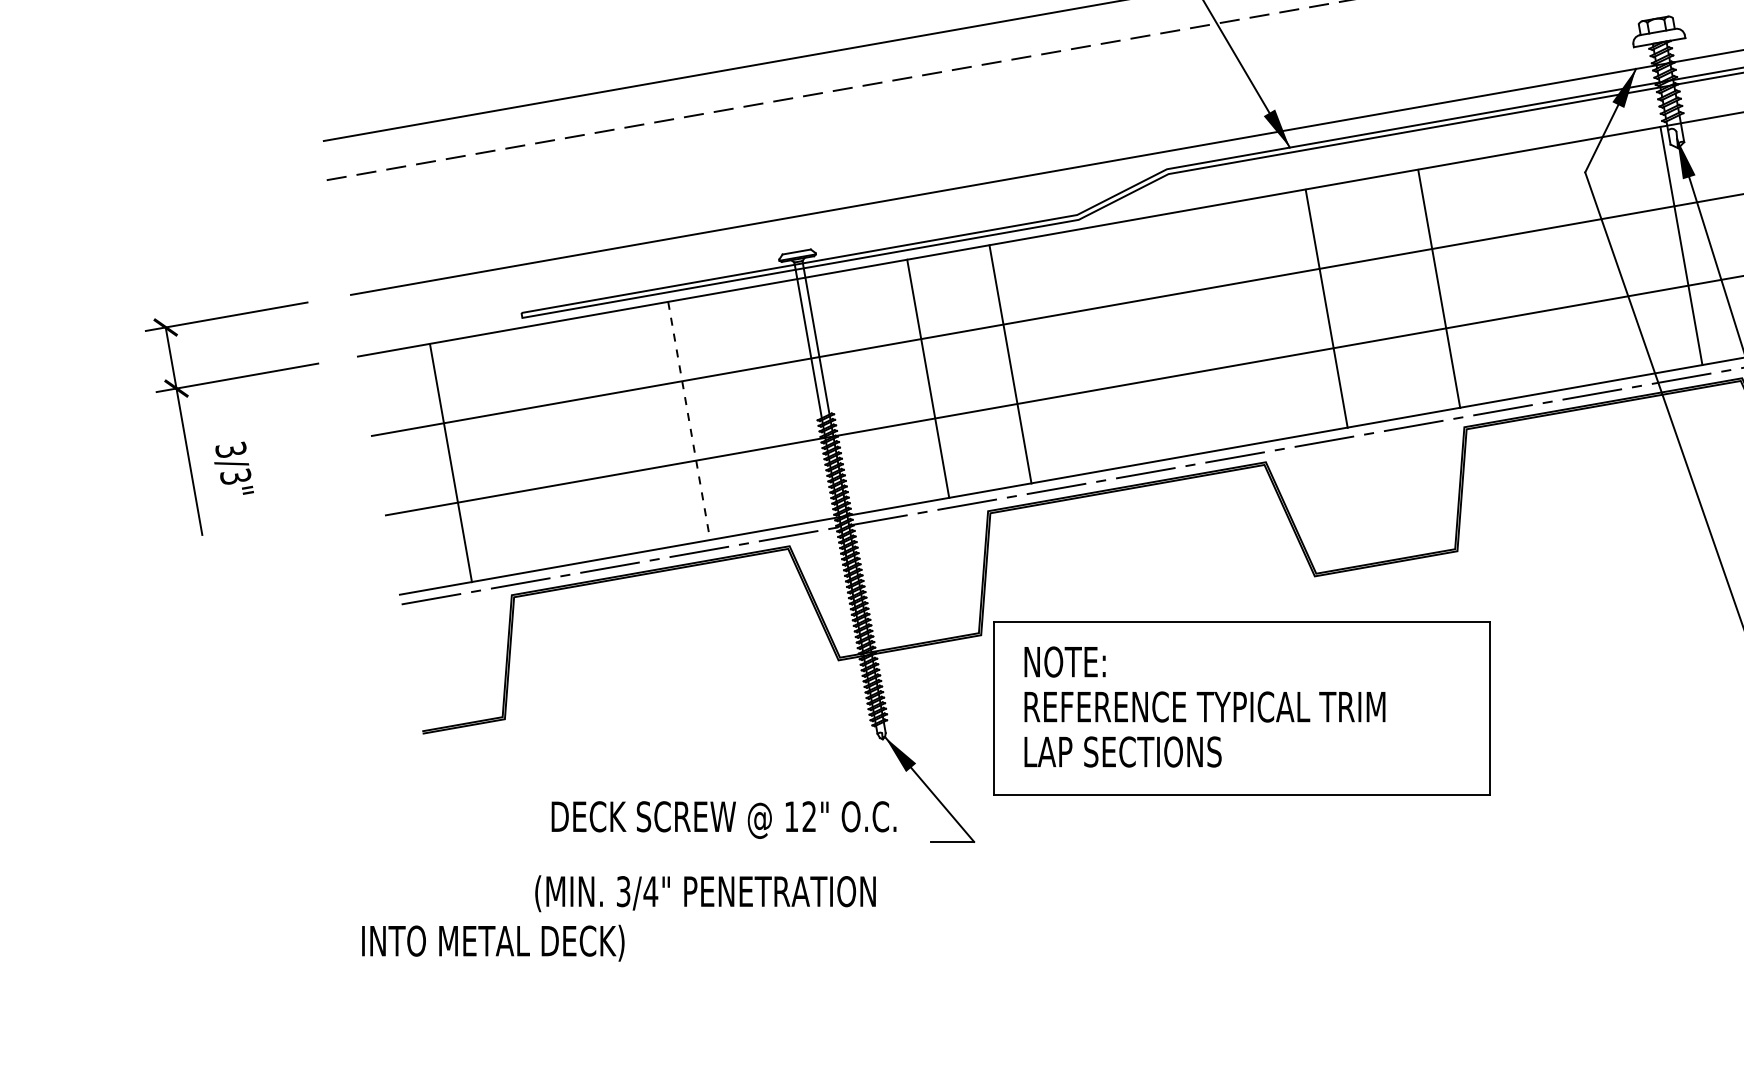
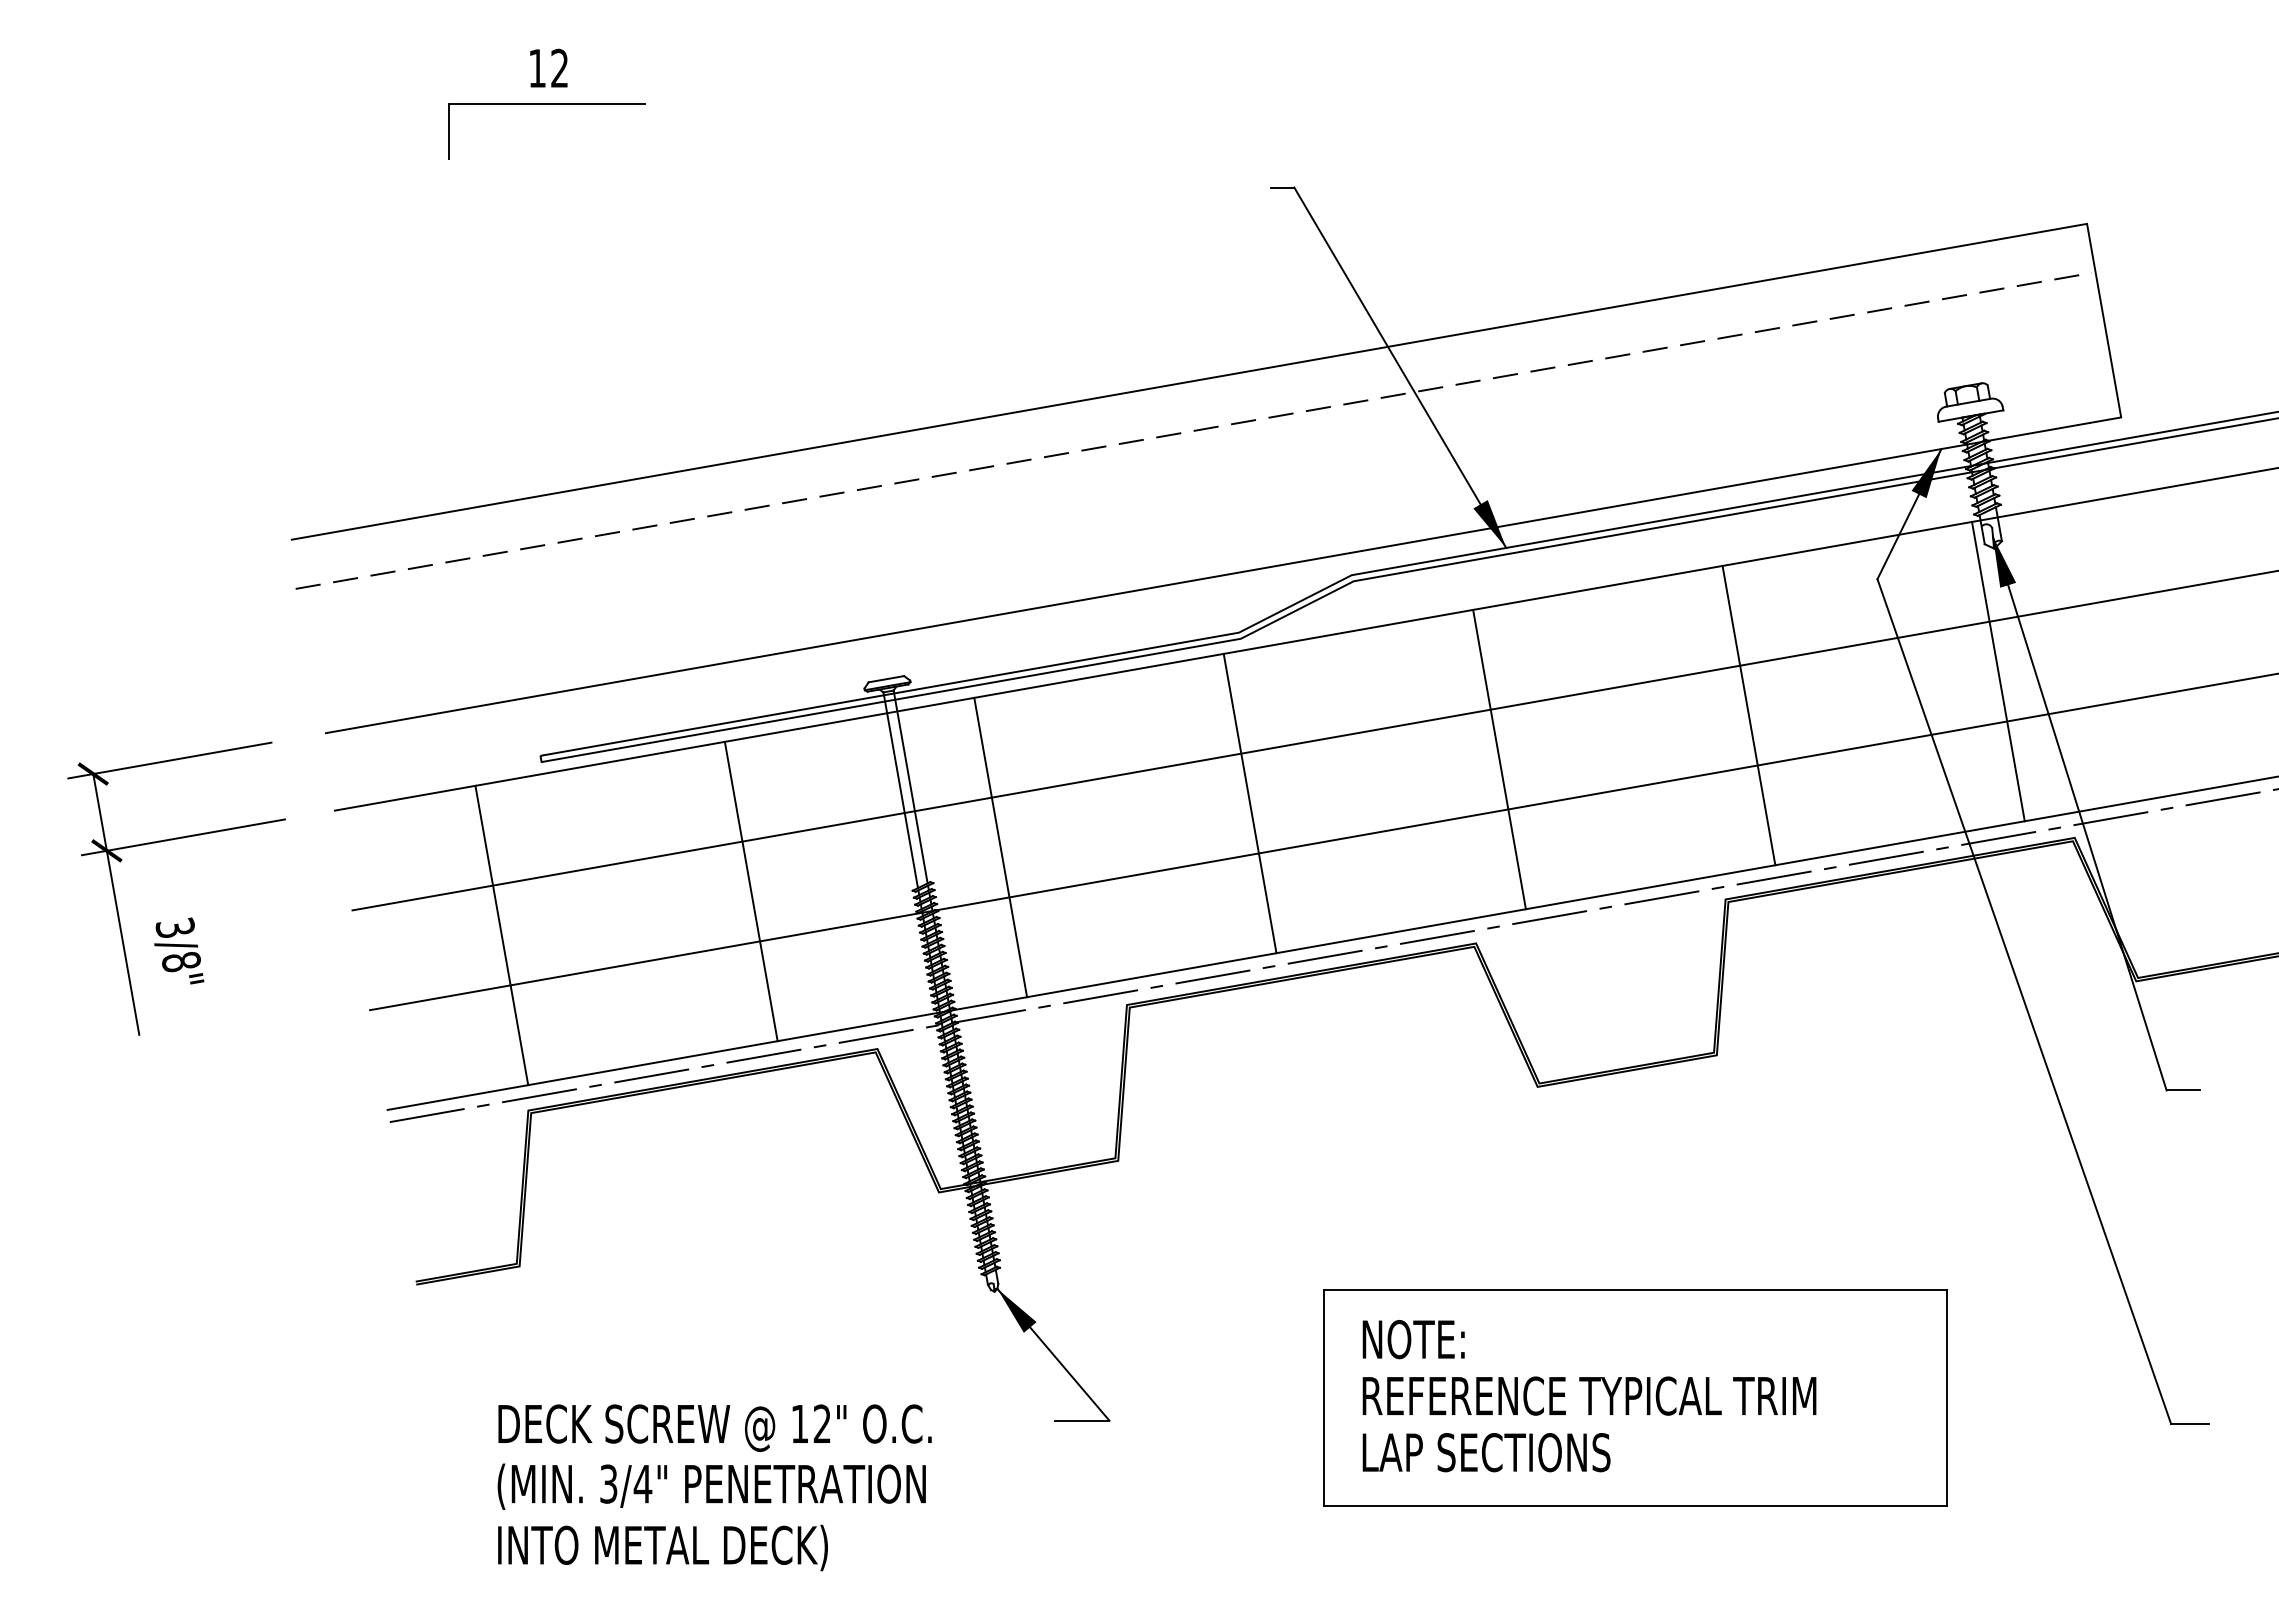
line: (1438, 288) -> (1748, 715), moved
line: (1326, 308) -> (1499, 759), moved
line: (1010, 364) -> (1249, 803), moved
line: (928, 378) -> (1000, 847), moved
line: (689, 420) -> (751, 891), dashed -> solid
line: (450, 463) -> (501, 935), moved
text: (235, 476) -> (180, 961), 3/3" -> 3/8"
part: (1241, 708) -> (1635, 1397), moved
text: (723, 819) -> (714, 1427), moved
text: (705, 893) -> (711, 1486), moved
text: (492, 942) -> (662, 1547), moved

